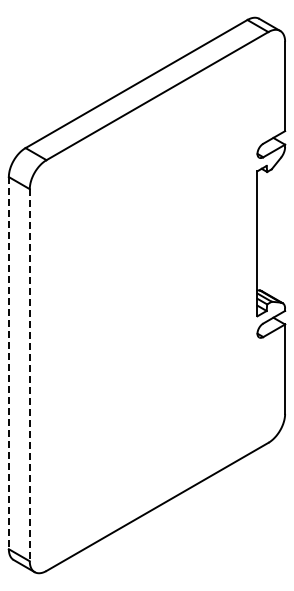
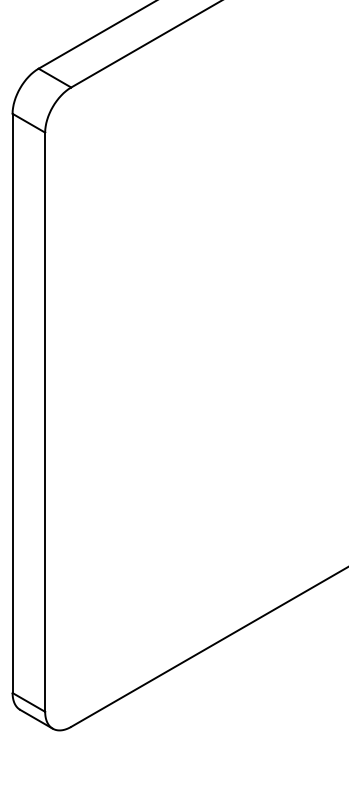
line: (8, 363) -> (12, 403), dashed -> solid
line: (29, 375) -> (44, 422), dashed -> solid

